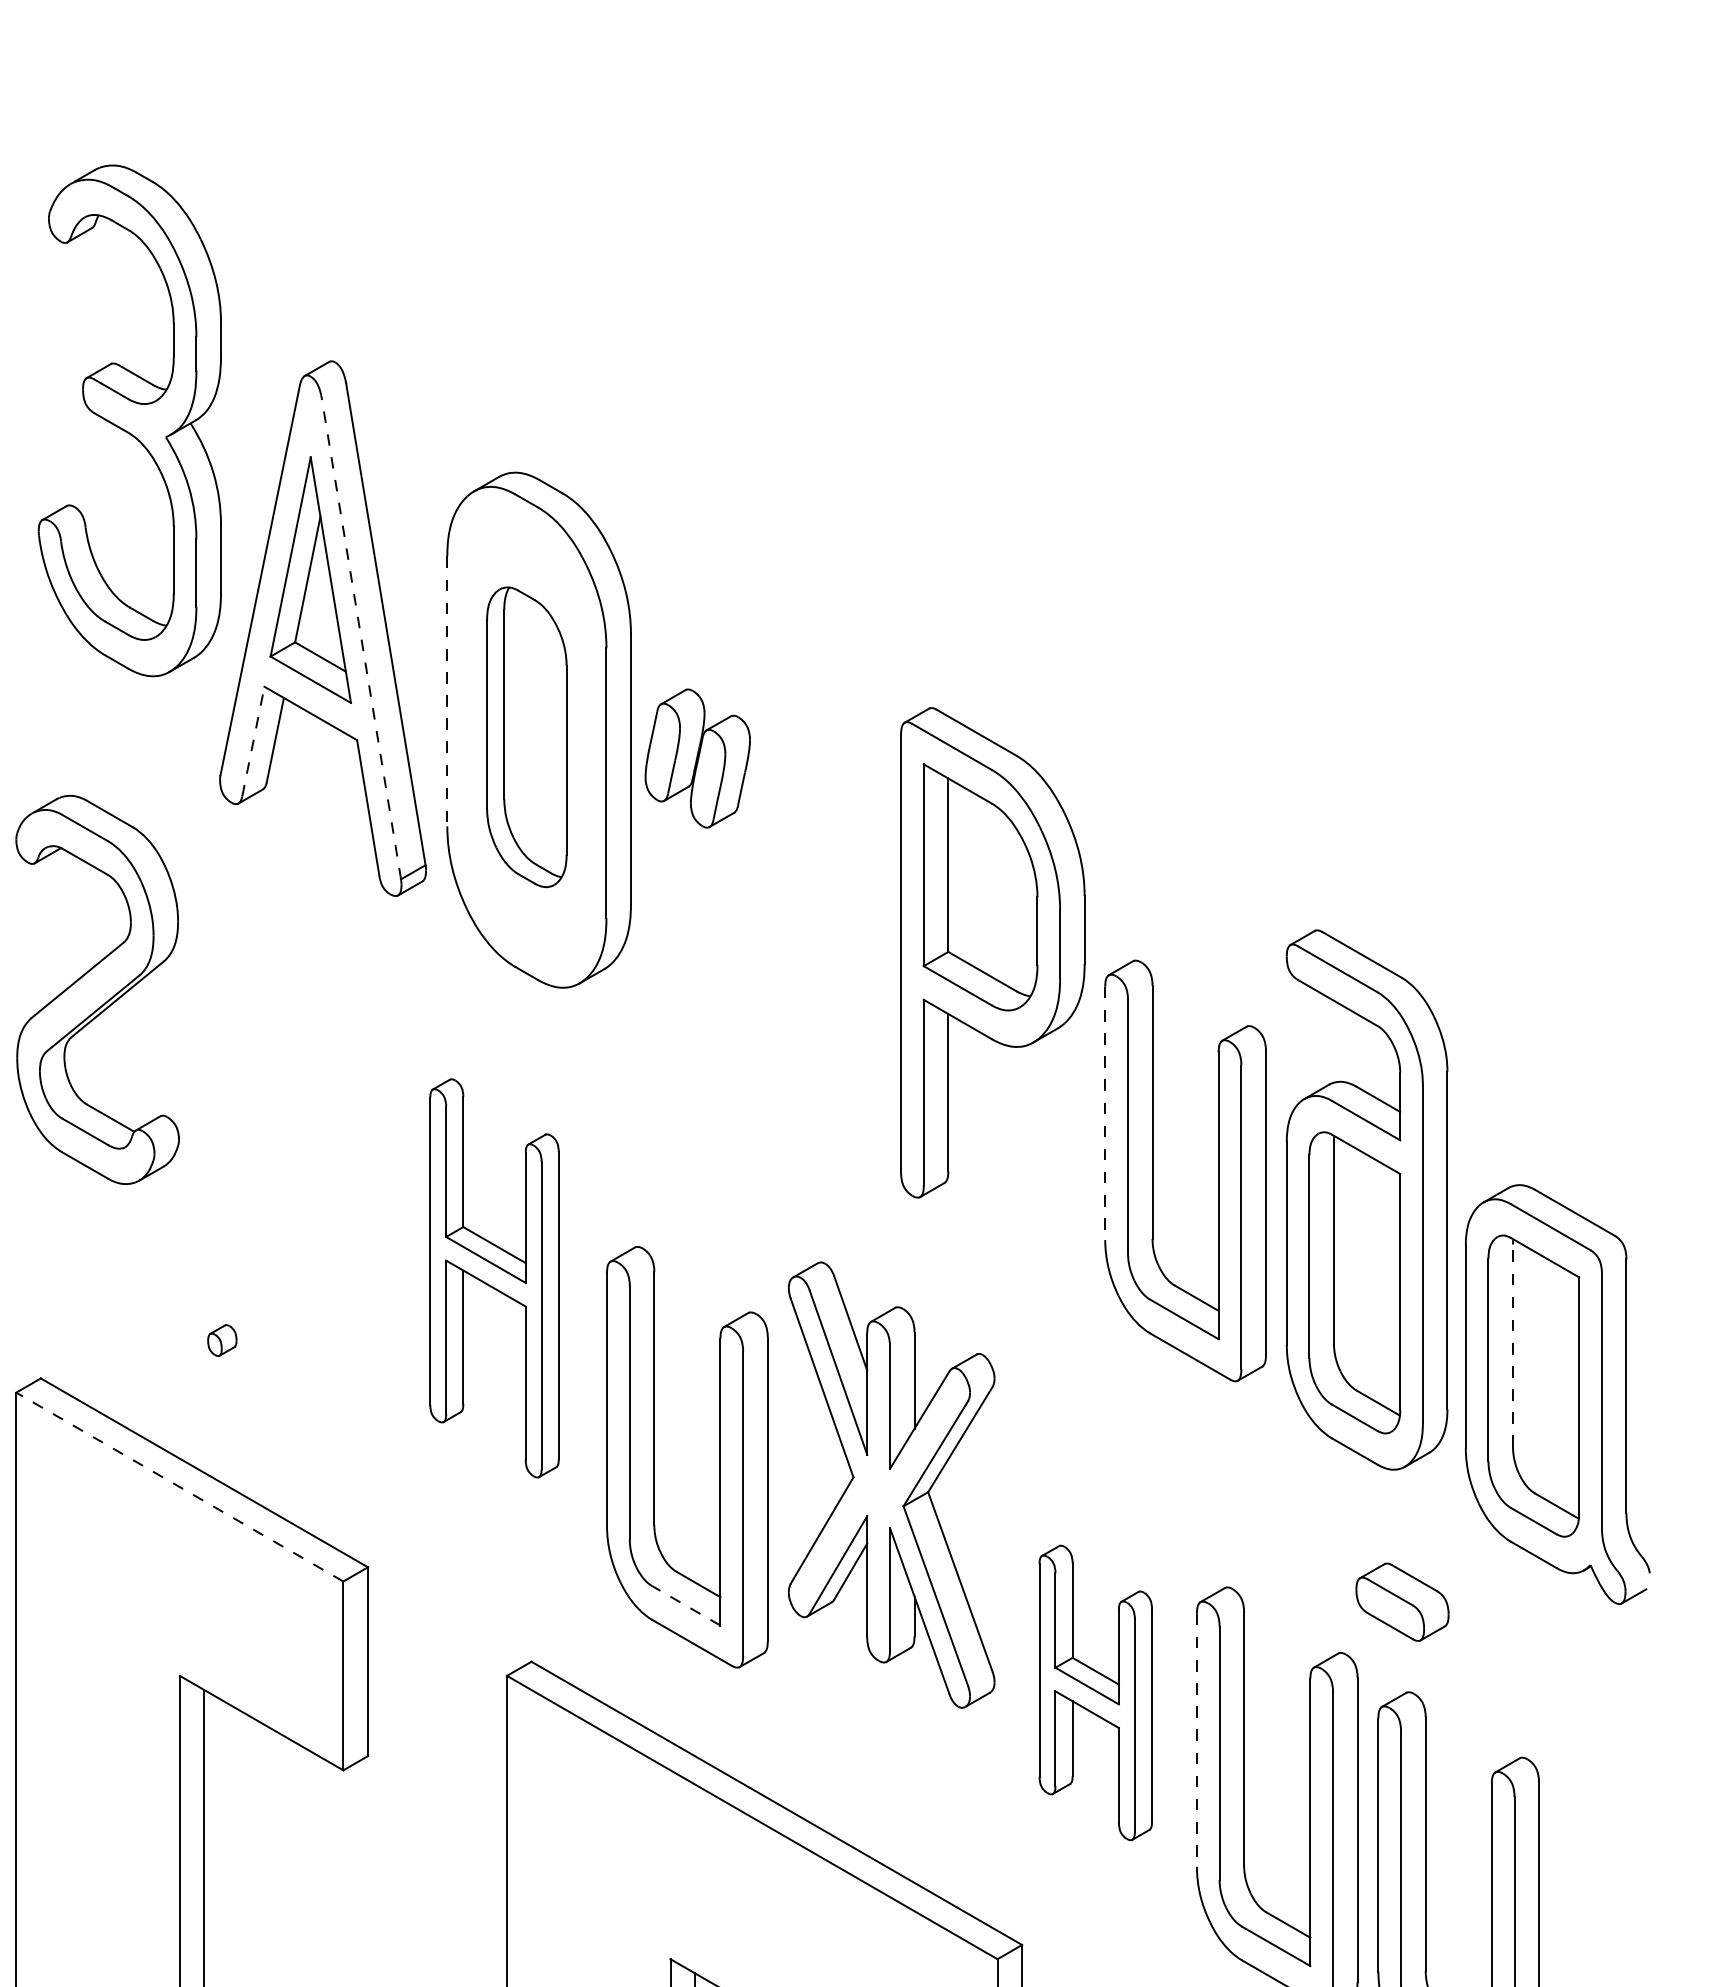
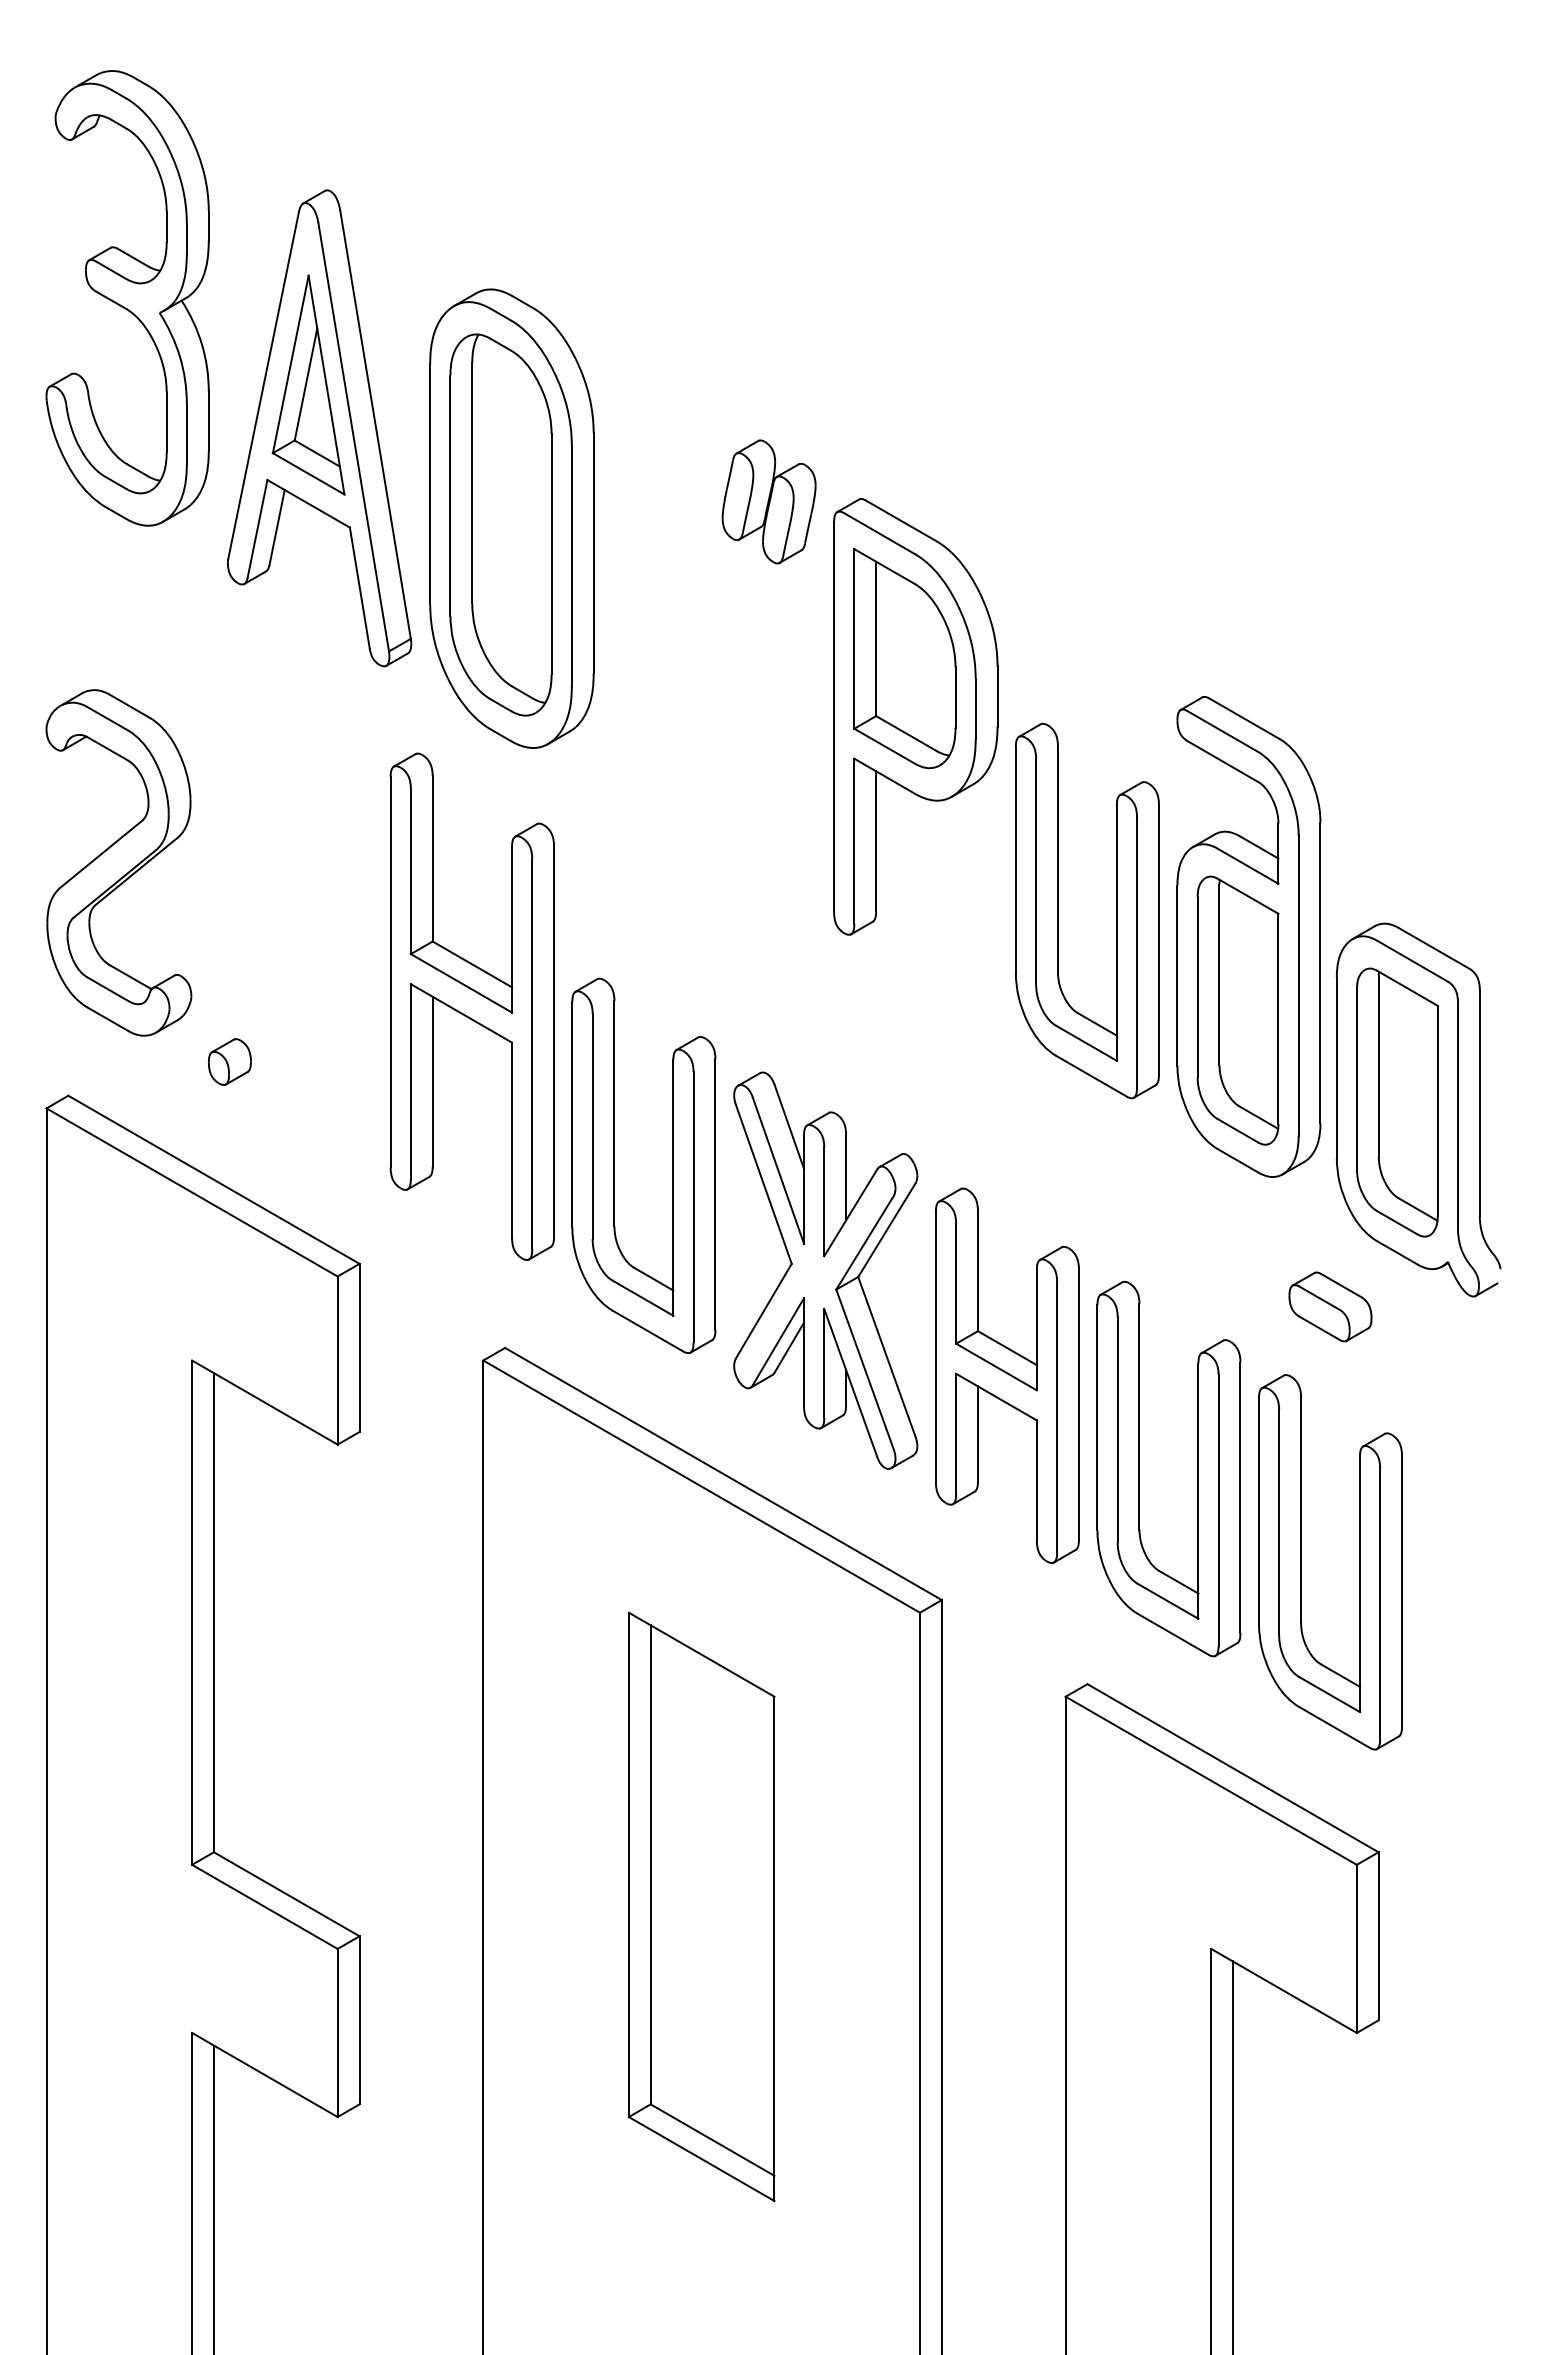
part: (129, 421) -> (127, 298), moved
line: (361, 637) -> (353, 436), dashed -> solid
line: (447, 691) -> (430, 484), dashed -> solid
part: (526, 736) -> (500, 524), size x1.43
line: (253, 741) -> (257, 528), dashed -> solid
part: (697, 758) -> (768, 501), moved
part: (97, 989) -> (118, 862), moved
line: (1104, 1113) -> (1015, 859), dashed -> solid
part: (493, 1278) -> (471, 1006), size x1.43
part: (221, 1339) -> (229, 1061), size x1.67
line: (1512, 1345) -> (1378, 1066), dashed -> solid
part: (891, 1484) -> (825, 1270), moved
line: (179, 1487) -> (191, 1192), dashed -> solid
part: (1402, 1601) -> (1330, 1306), moved
line: (686, 1606) -> (643, 1298), dashed -> solid
part: (1095, 1692) -> (1007, 1375), size x1.43
line: (1196, 1739) -> (1097, 1417), dashed -> solid

